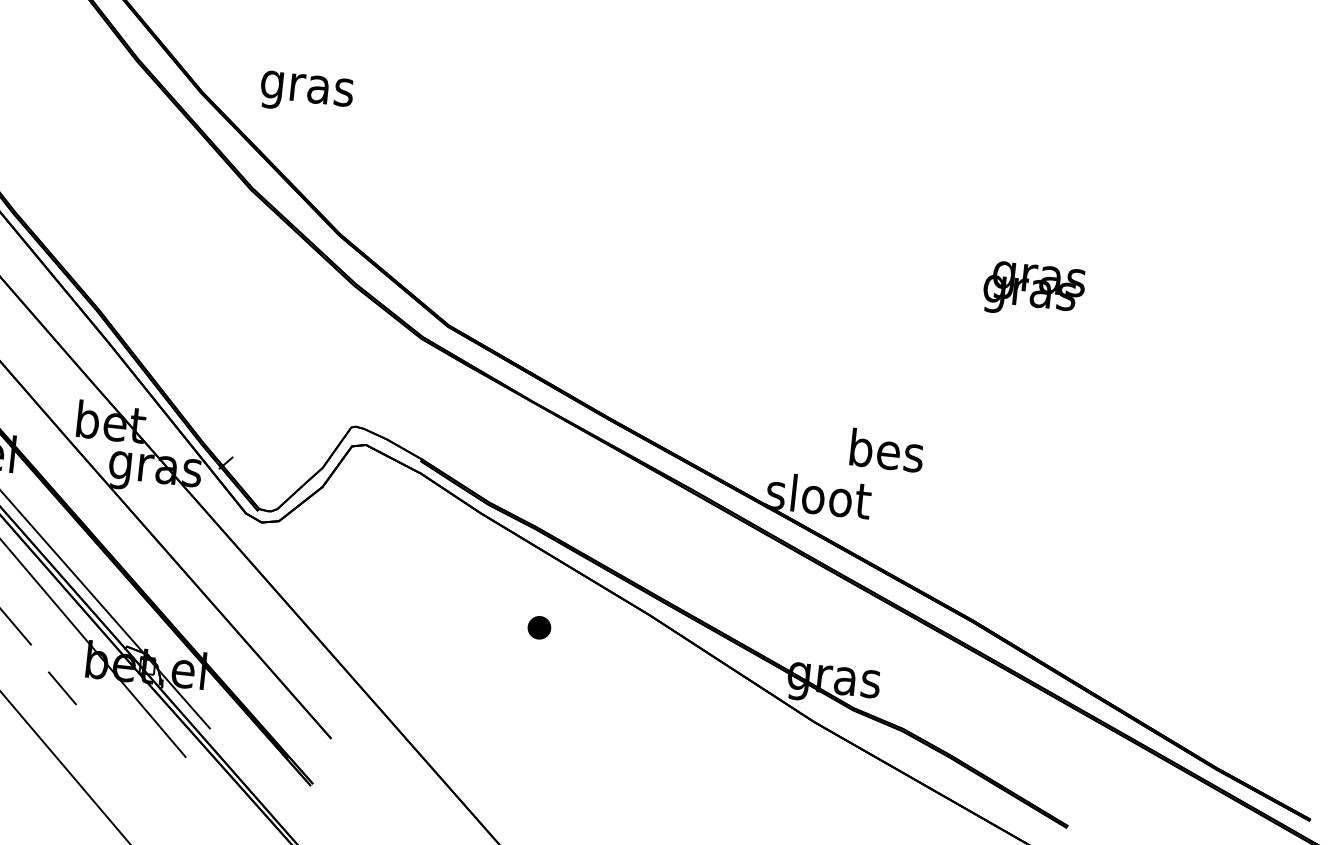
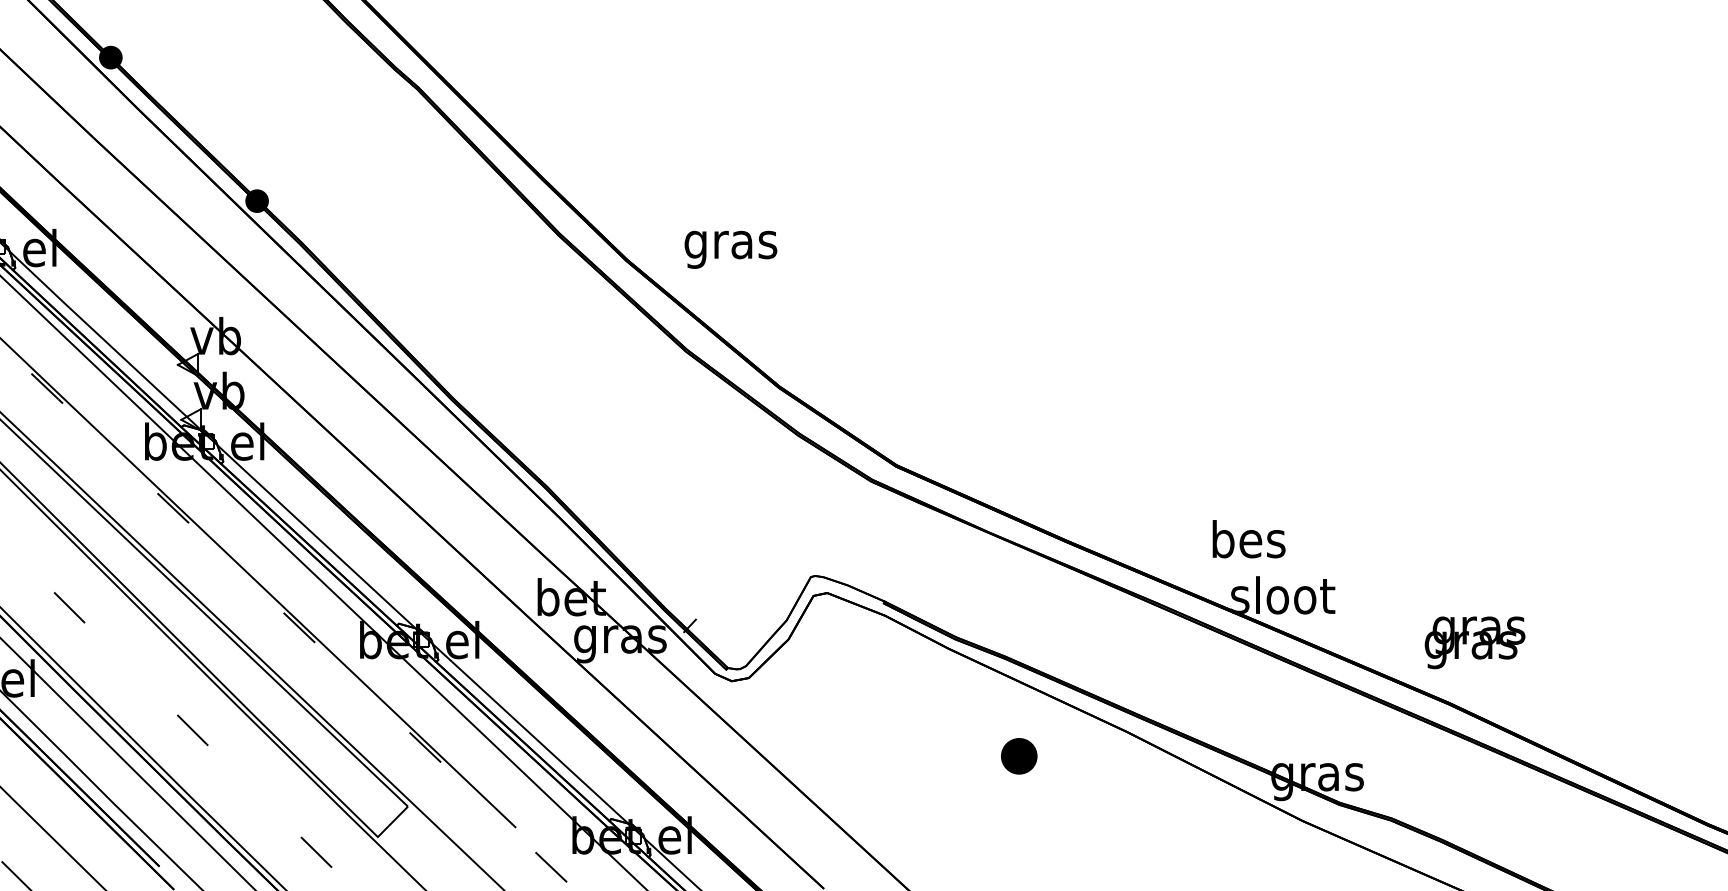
text: (1033, 290) -> (1474, 642), moved
text: (886, 450) -> (1248, 539), moved
part: (538, 627) -> (1018, 756), size x1.6

